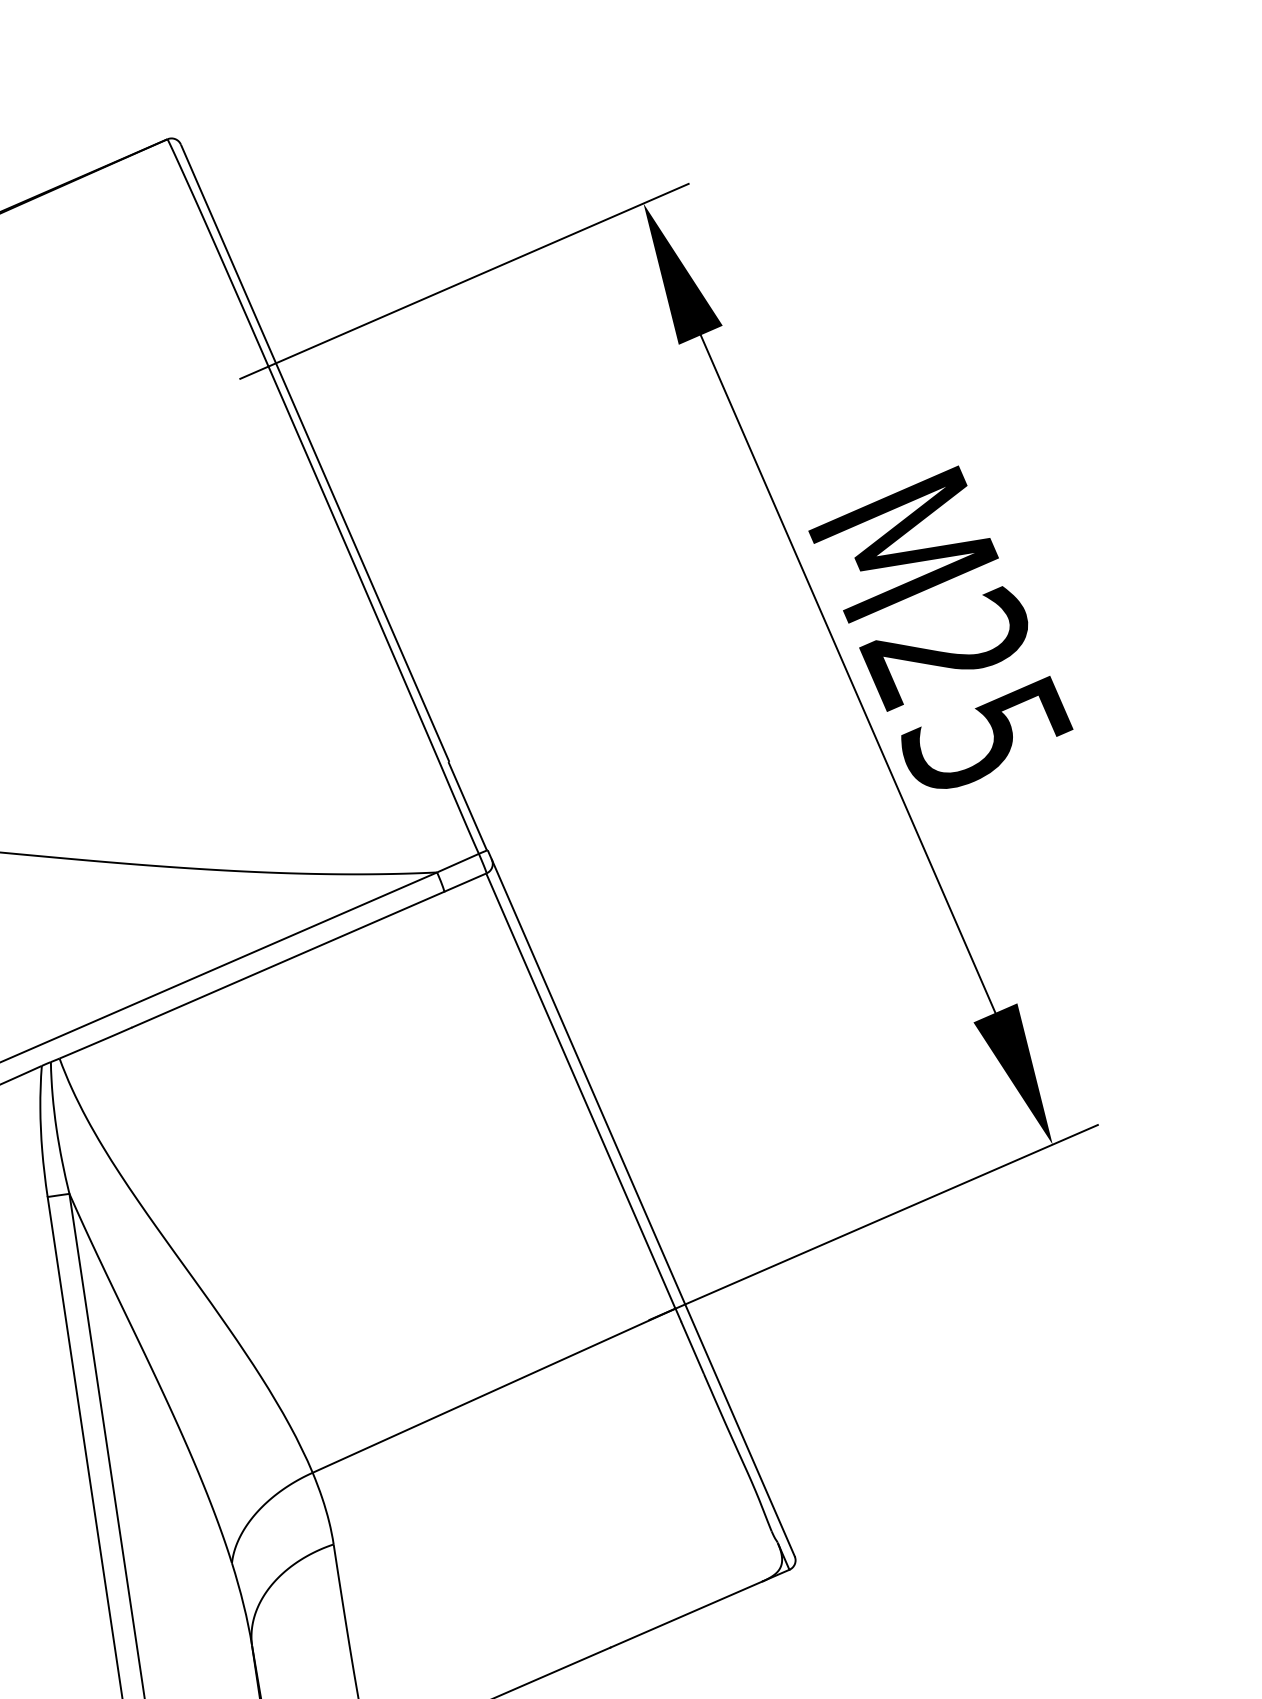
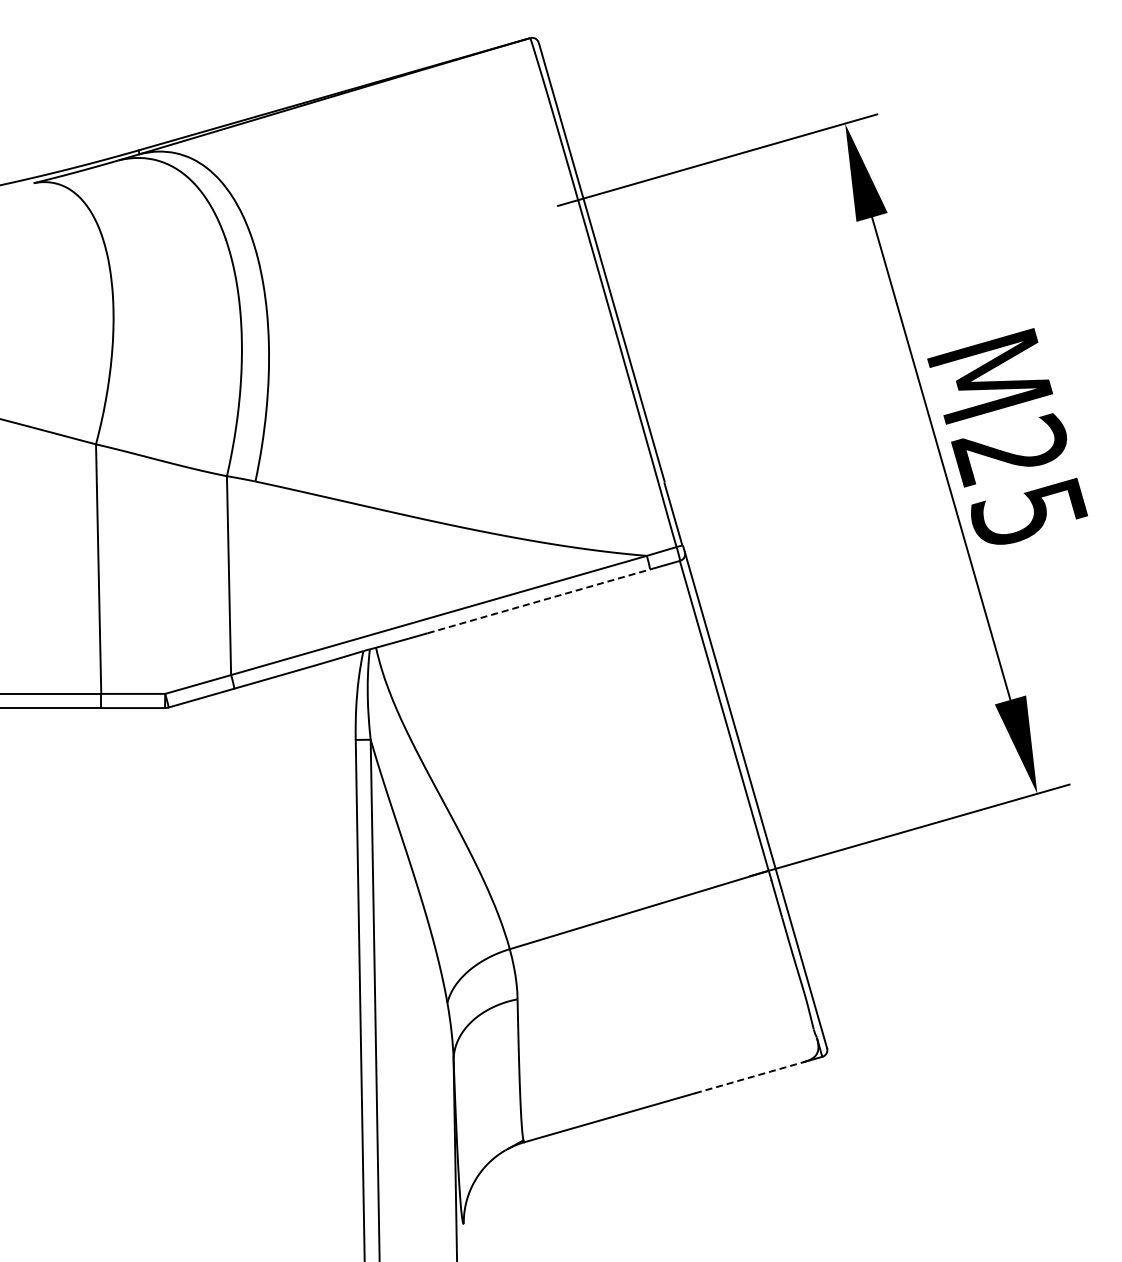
line: (287, 959) -> (538, 601), solid -> dashed
line: (687, 1613) -> (749, 1077), solid -> dashed

